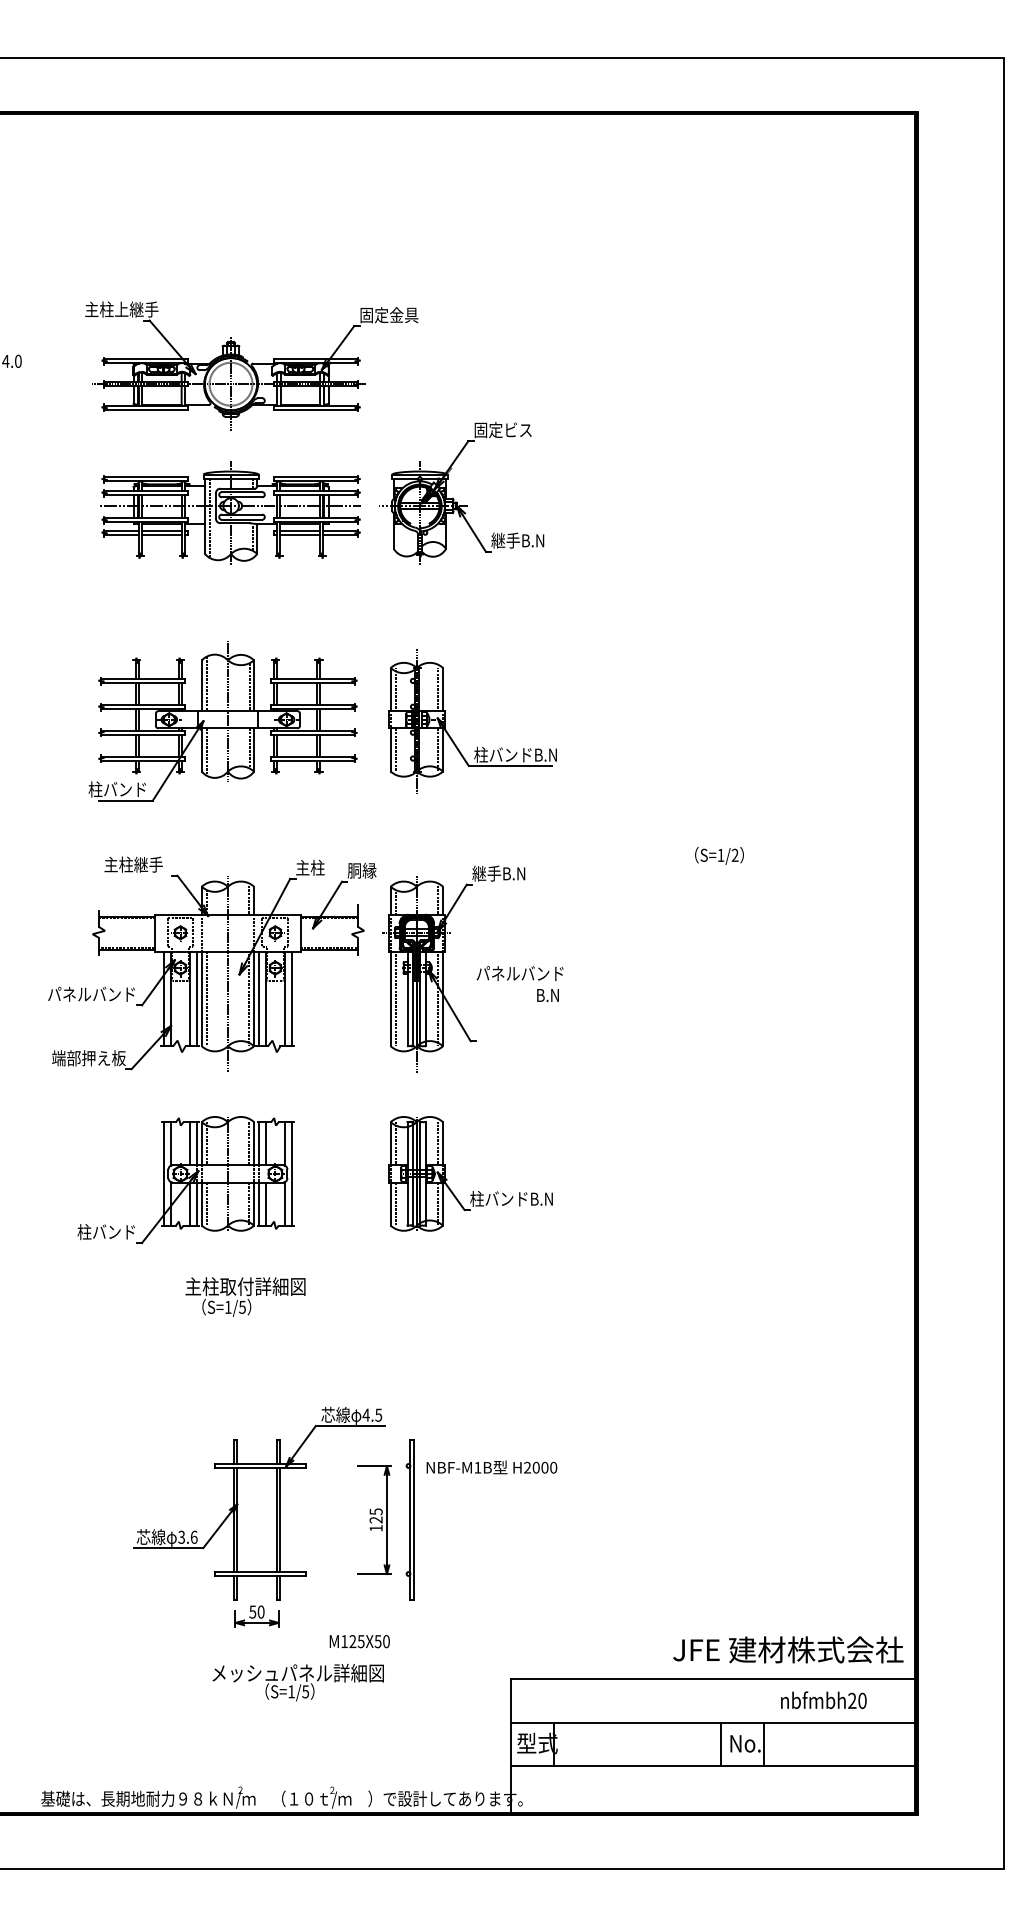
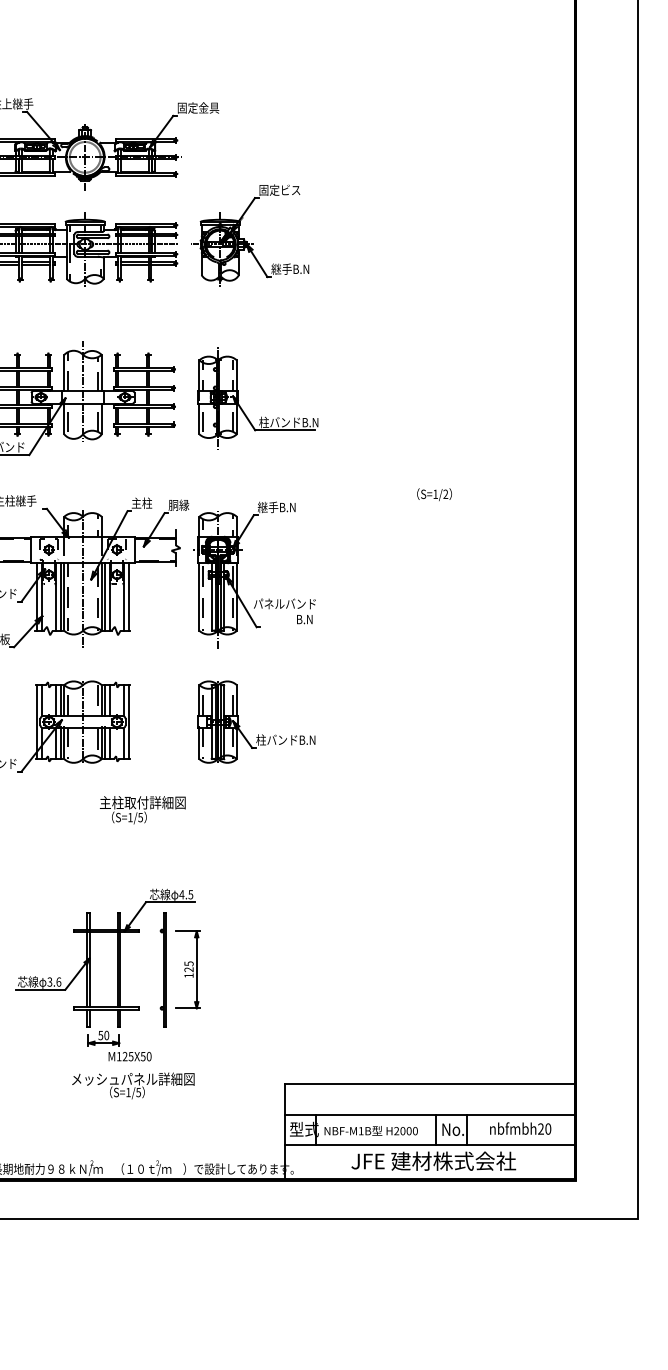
text: (519, 983) -> (284, 610), moved
text: (245, 1296) -> (142, 809), moved
text: (491, 1467) -> (370, 1130), moved
part: (409, 1519) -> (162, 969), moved
text: (359, 1641) -> (129, 1056), moved
text: (788, 1649) -> (433, 1160), moved
text: (823, 1699) -> (520, 1128), moved

